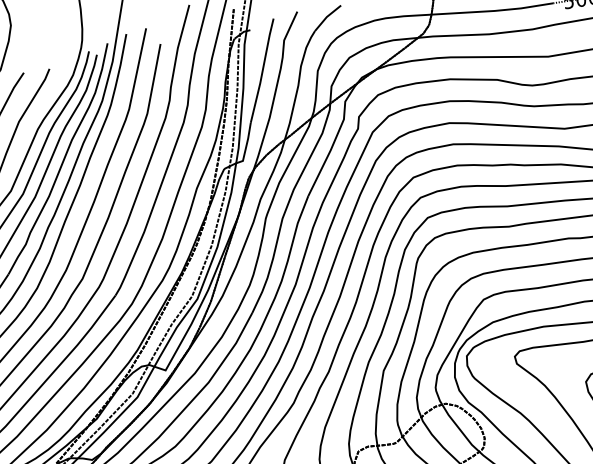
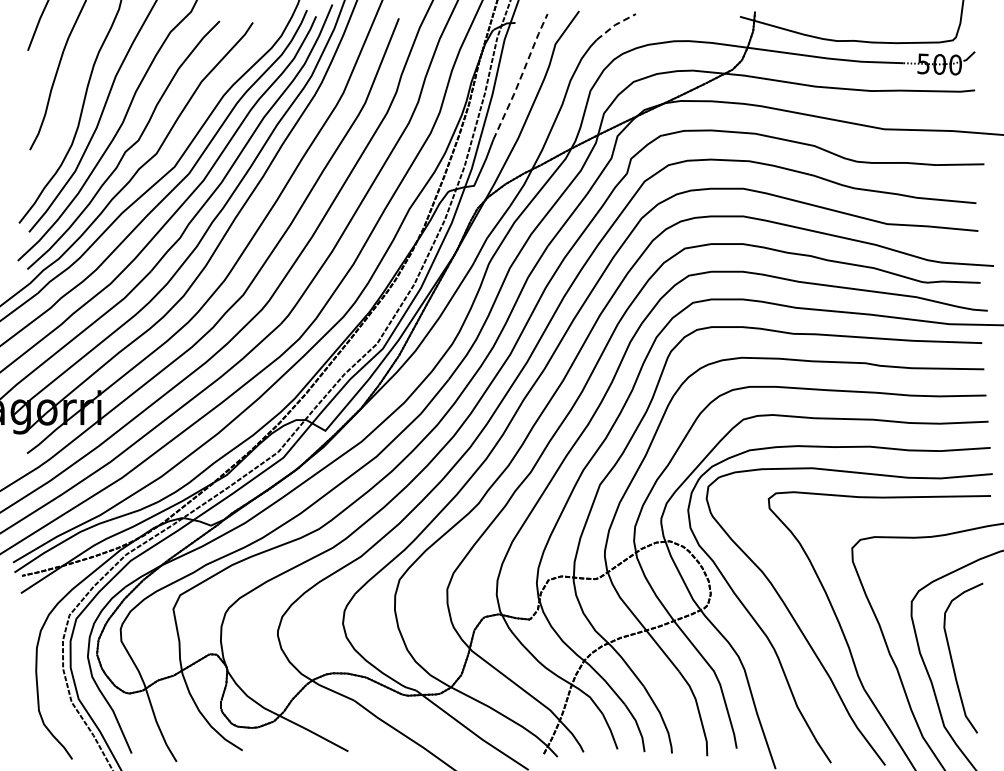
line: (327, 17) -> (615, 25), solid -> dashed
line: (262, 70) -> (521, 76), solid -> dashed

